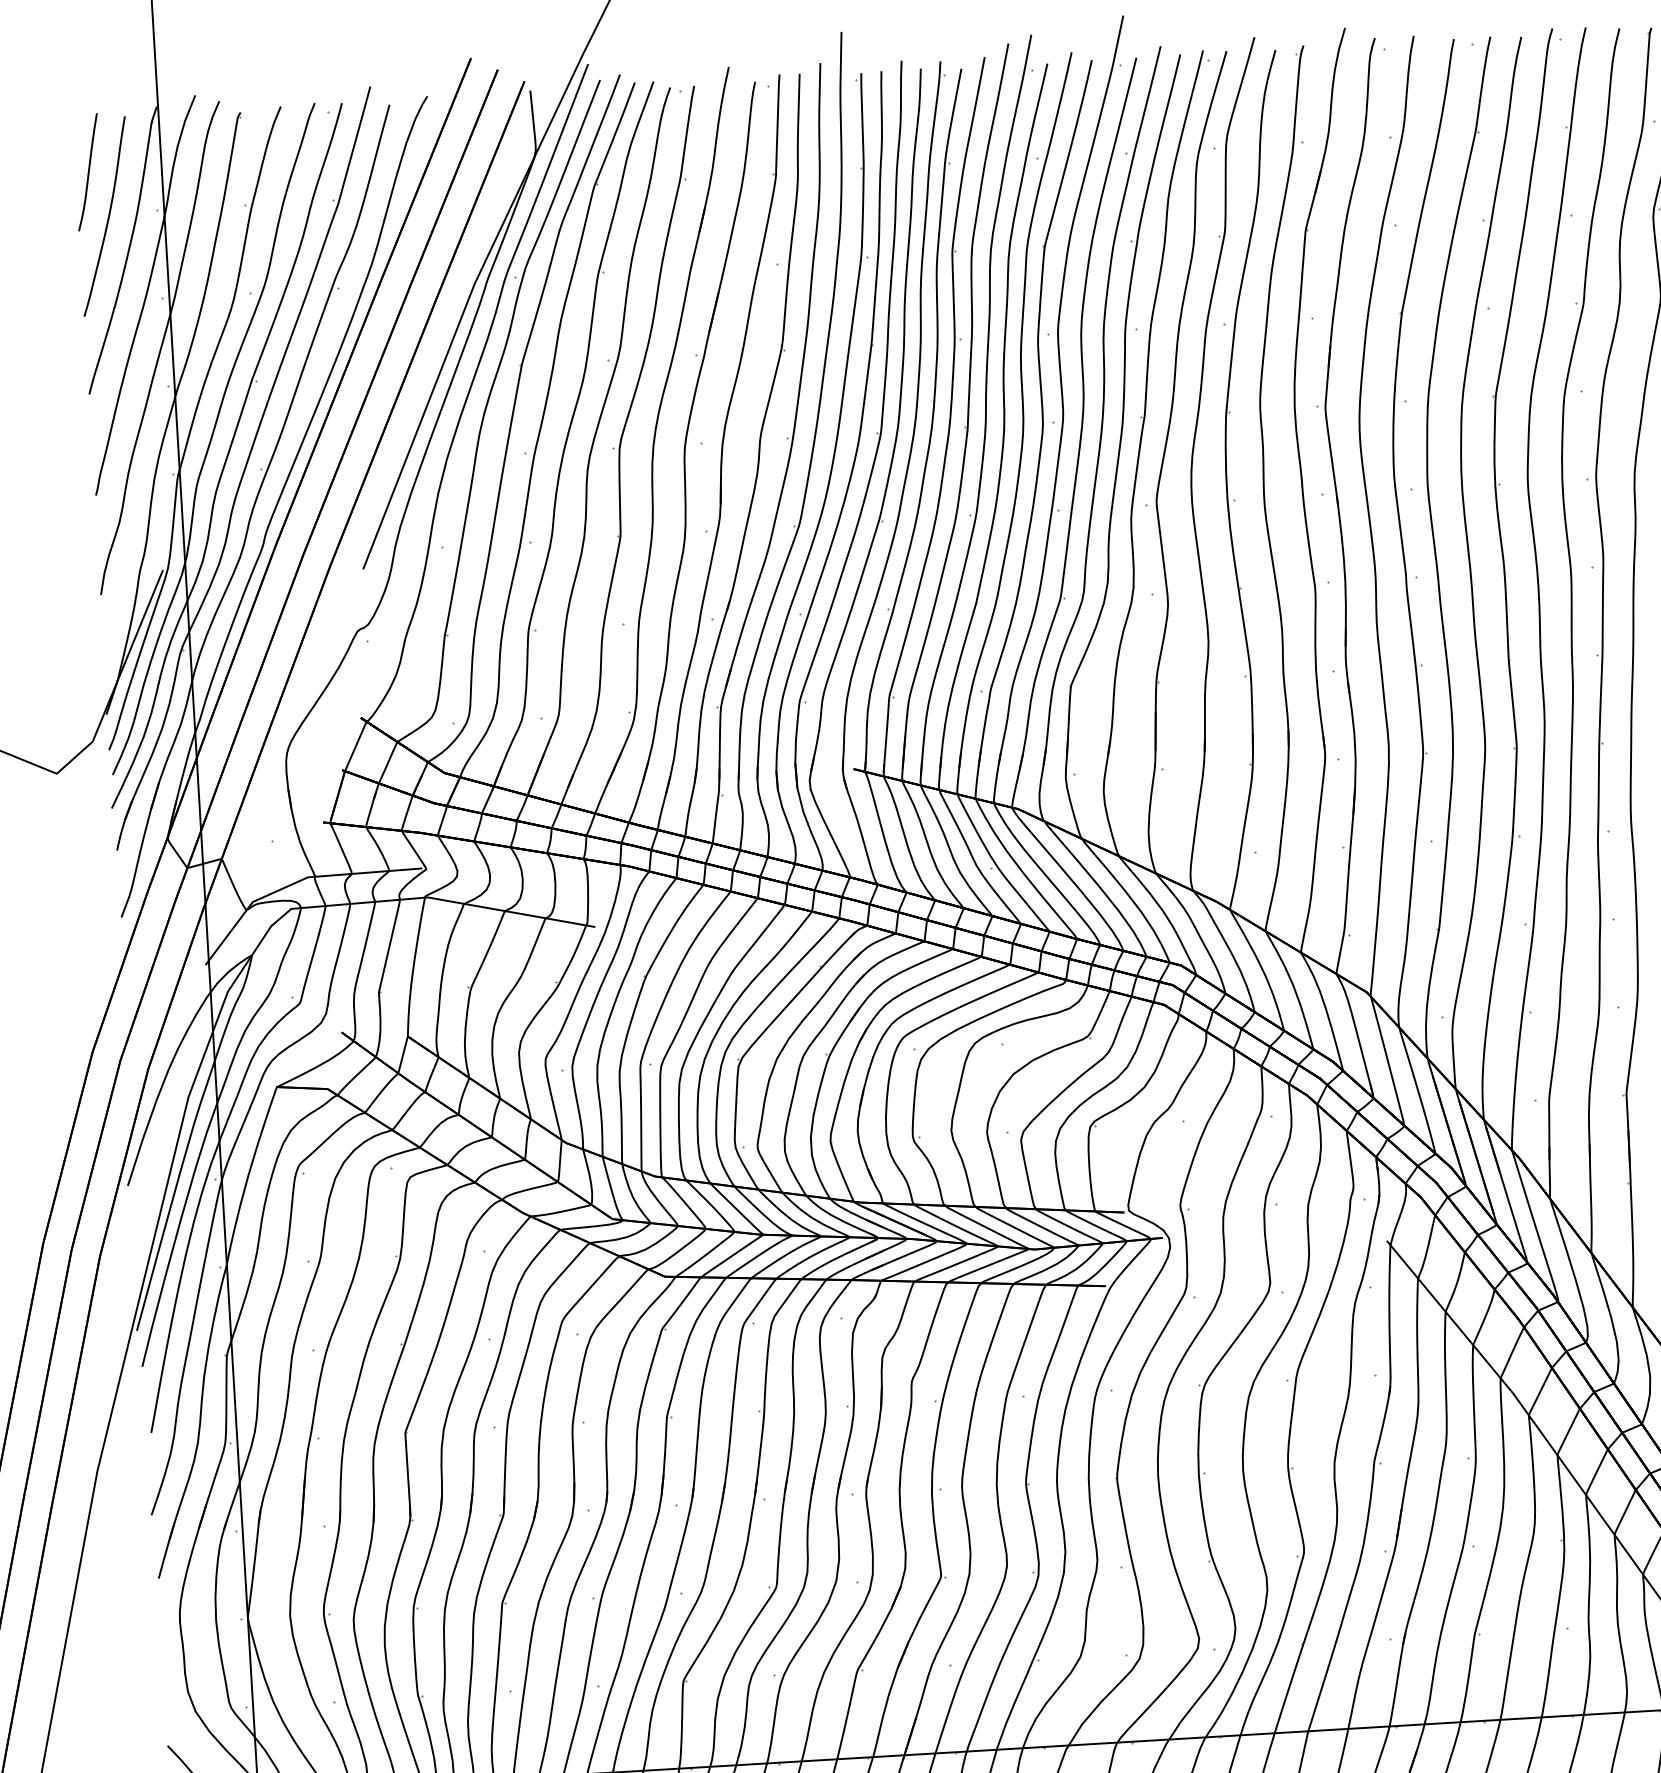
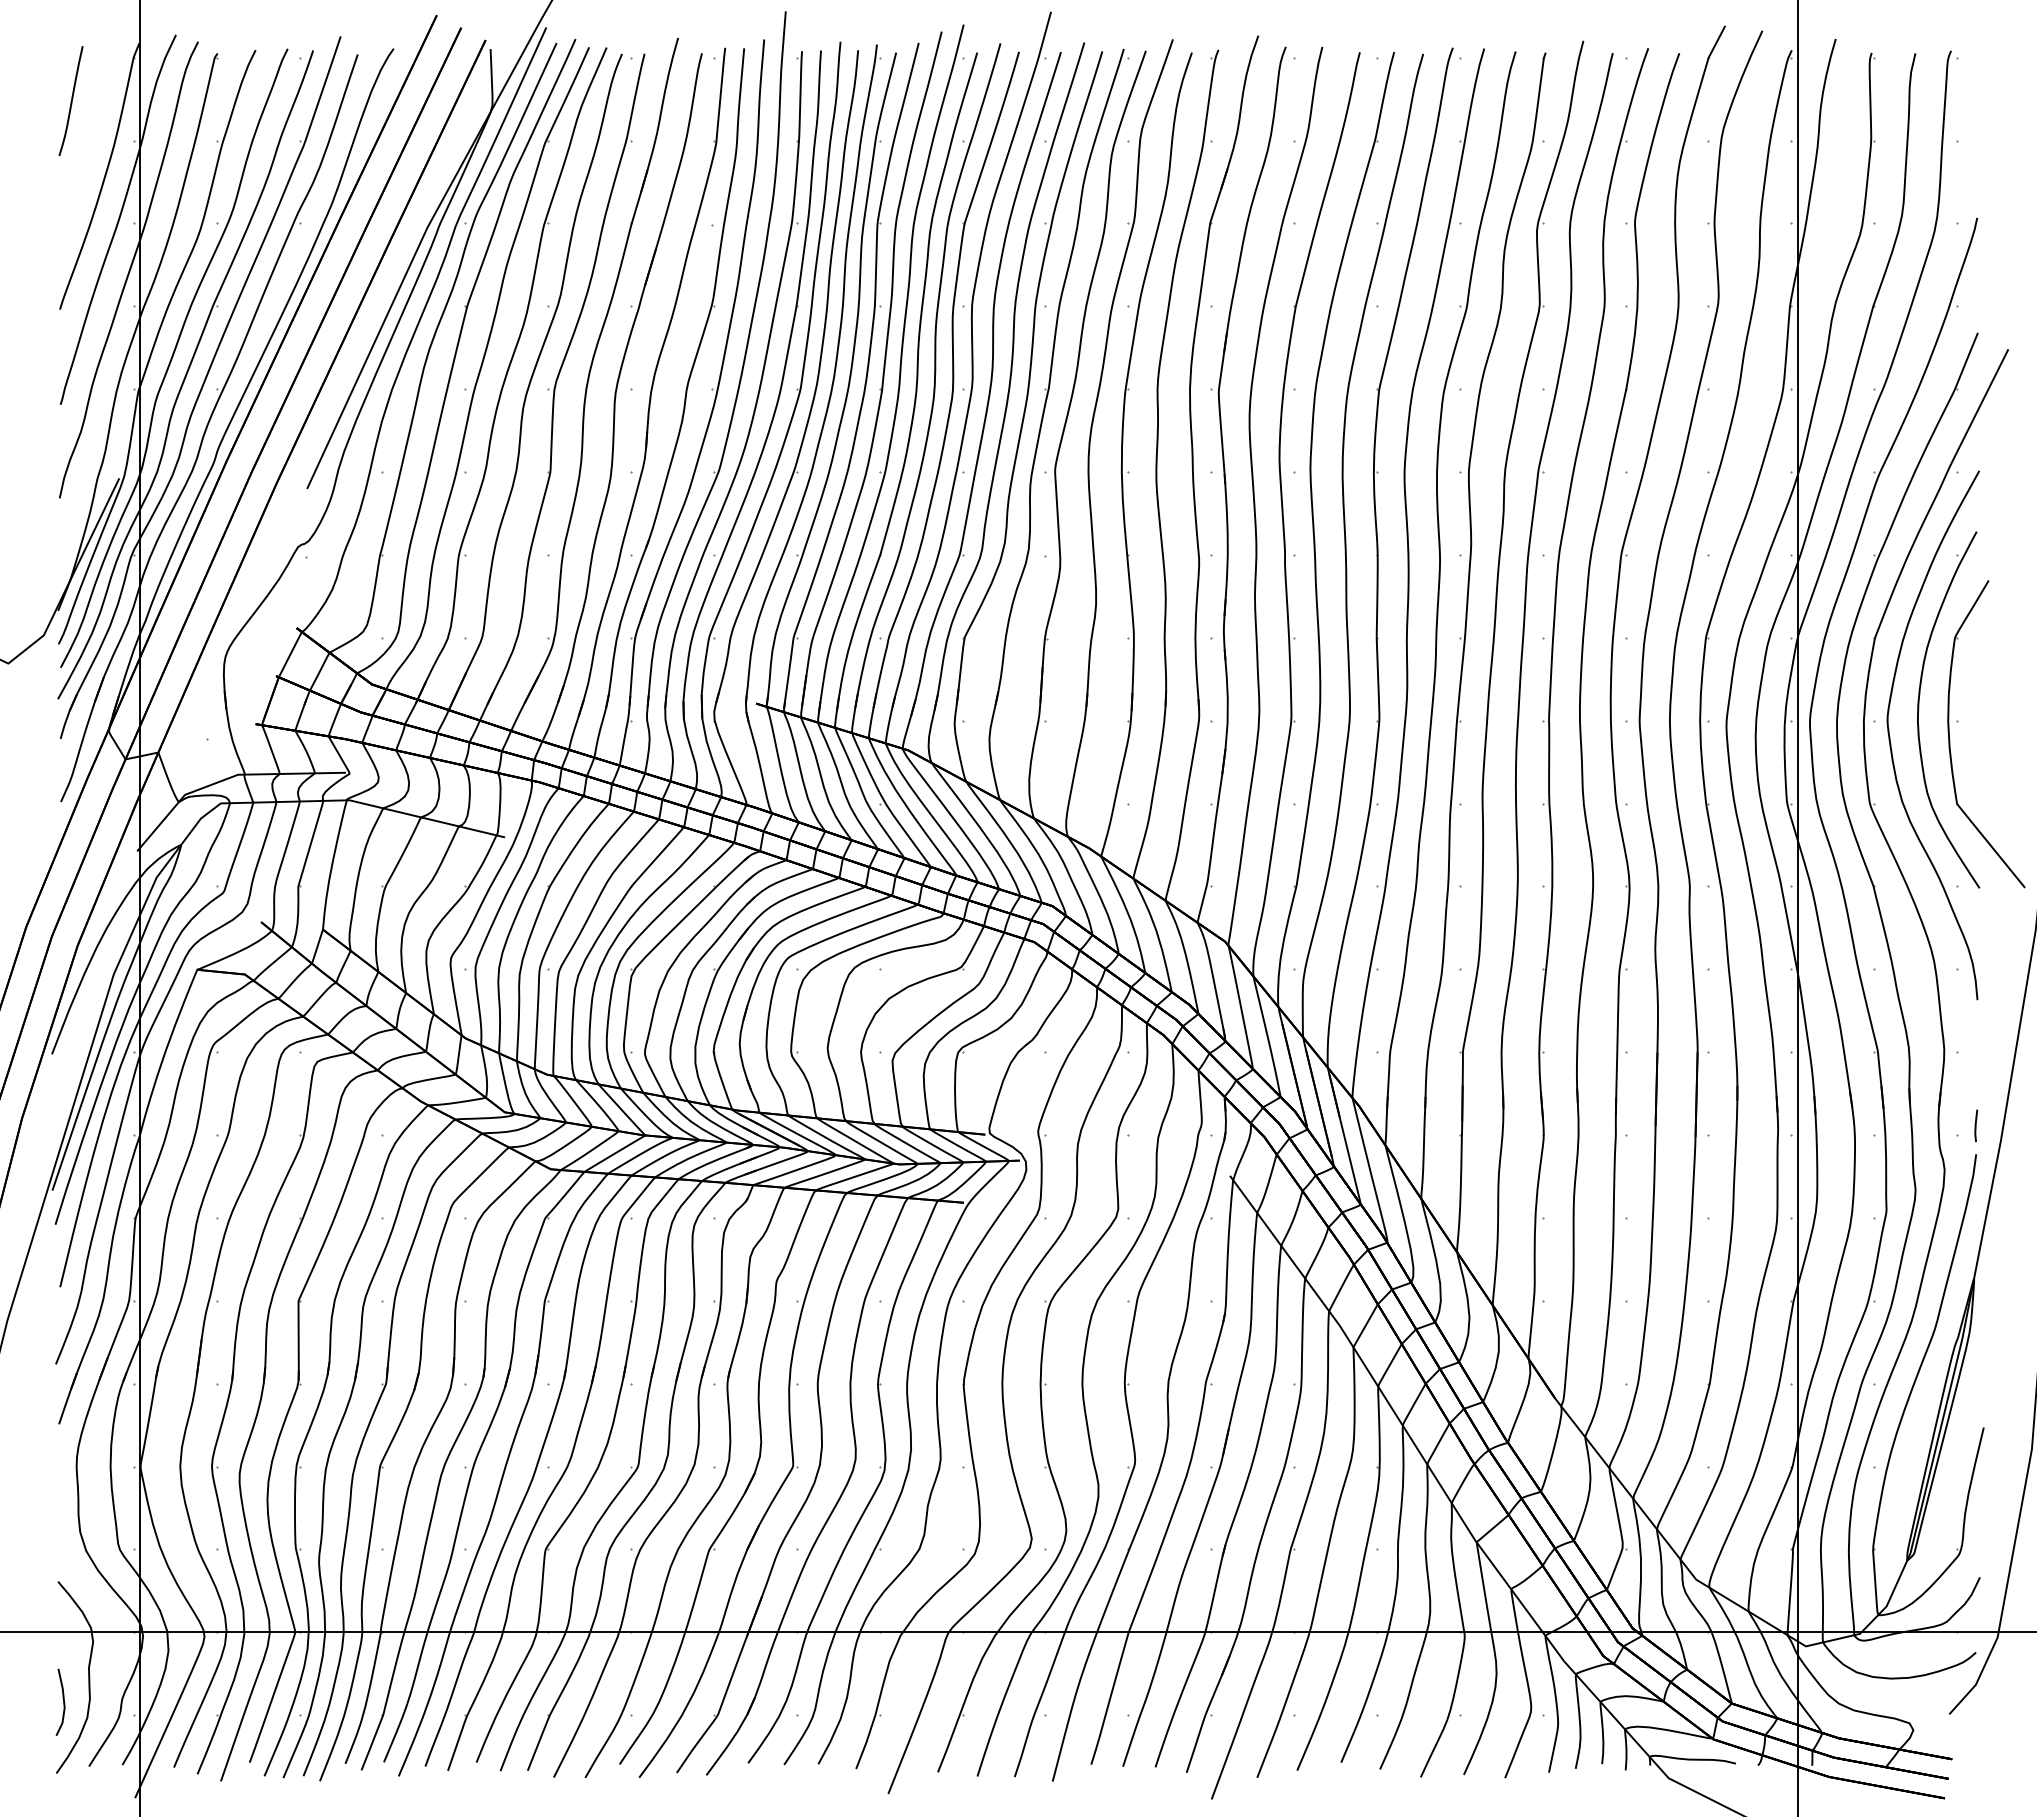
curve: (108, 216) -> (87, 143), removed

